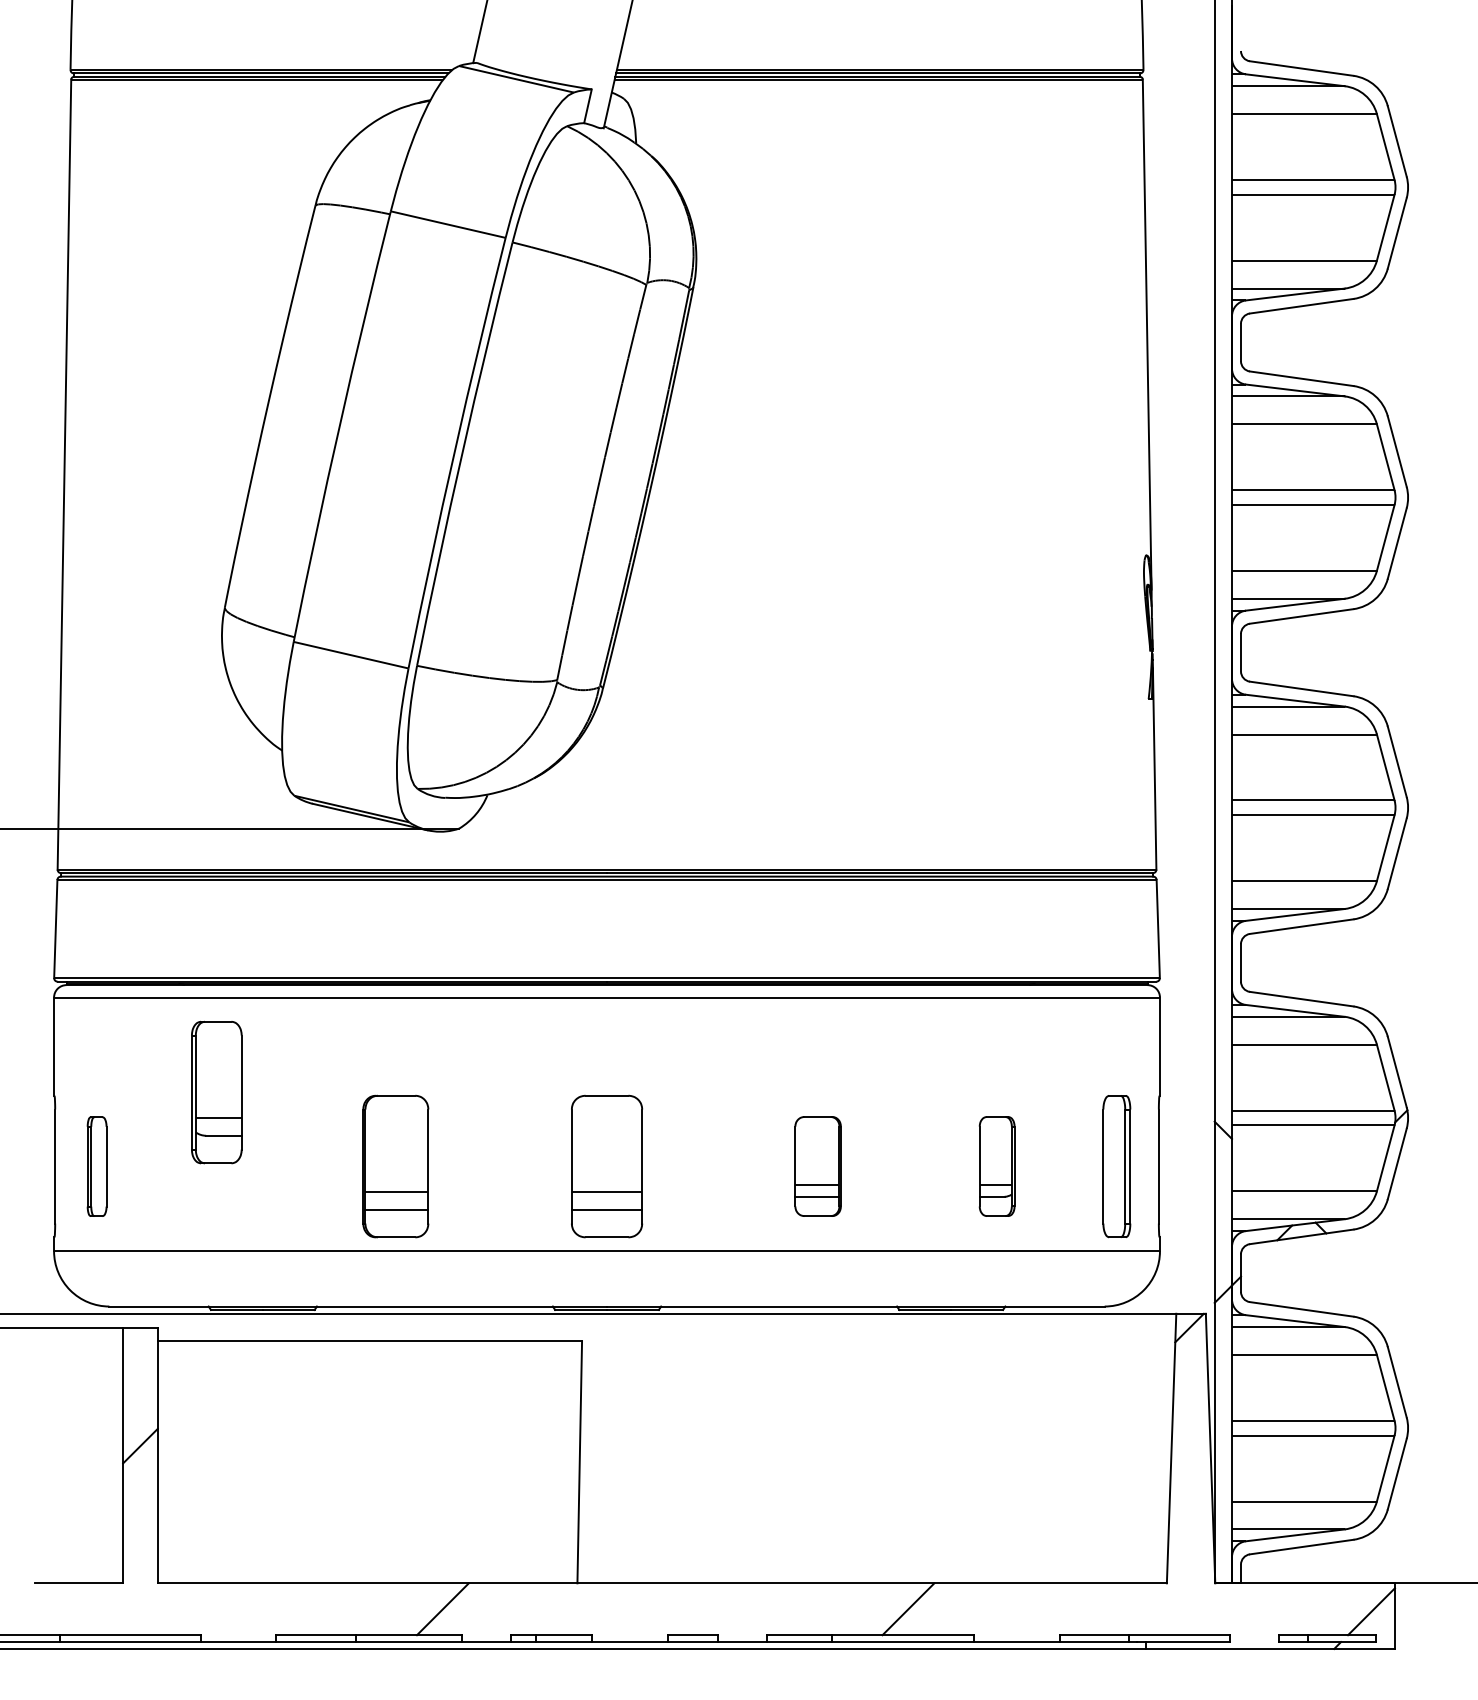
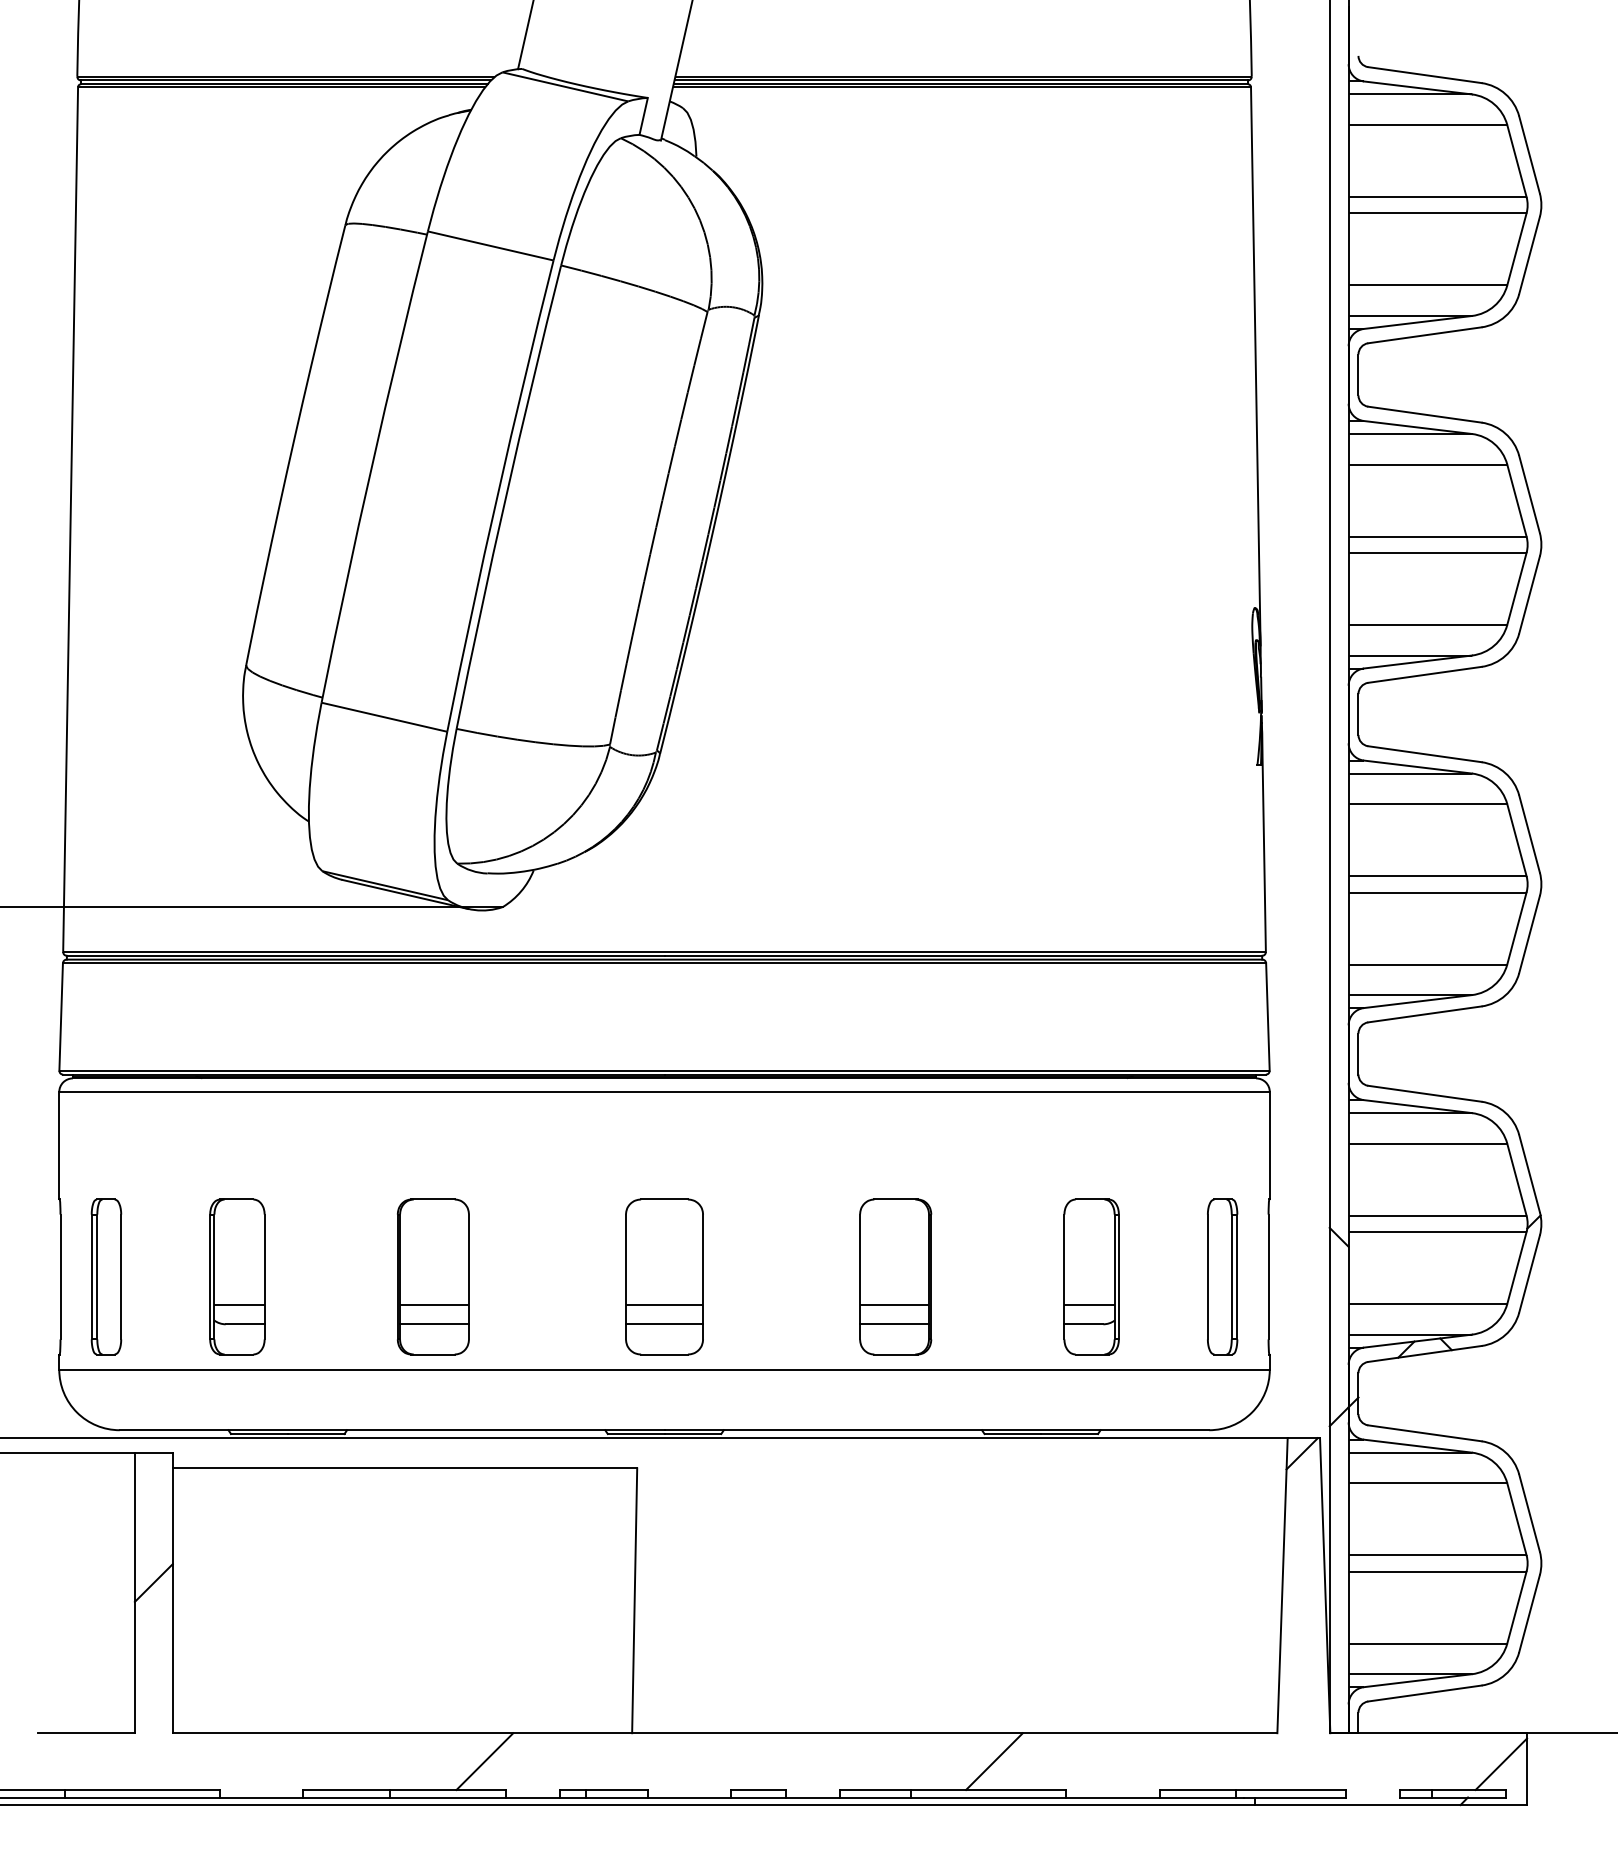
part: (216, 1092) -> (237, 1276), moved
part: (96, 1166) -> (105, 1276), size x1.43
part: (817, 1166) -> (894, 1276), size x1.43
part: (996, 1166) -> (1090, 1276), size x1.43

